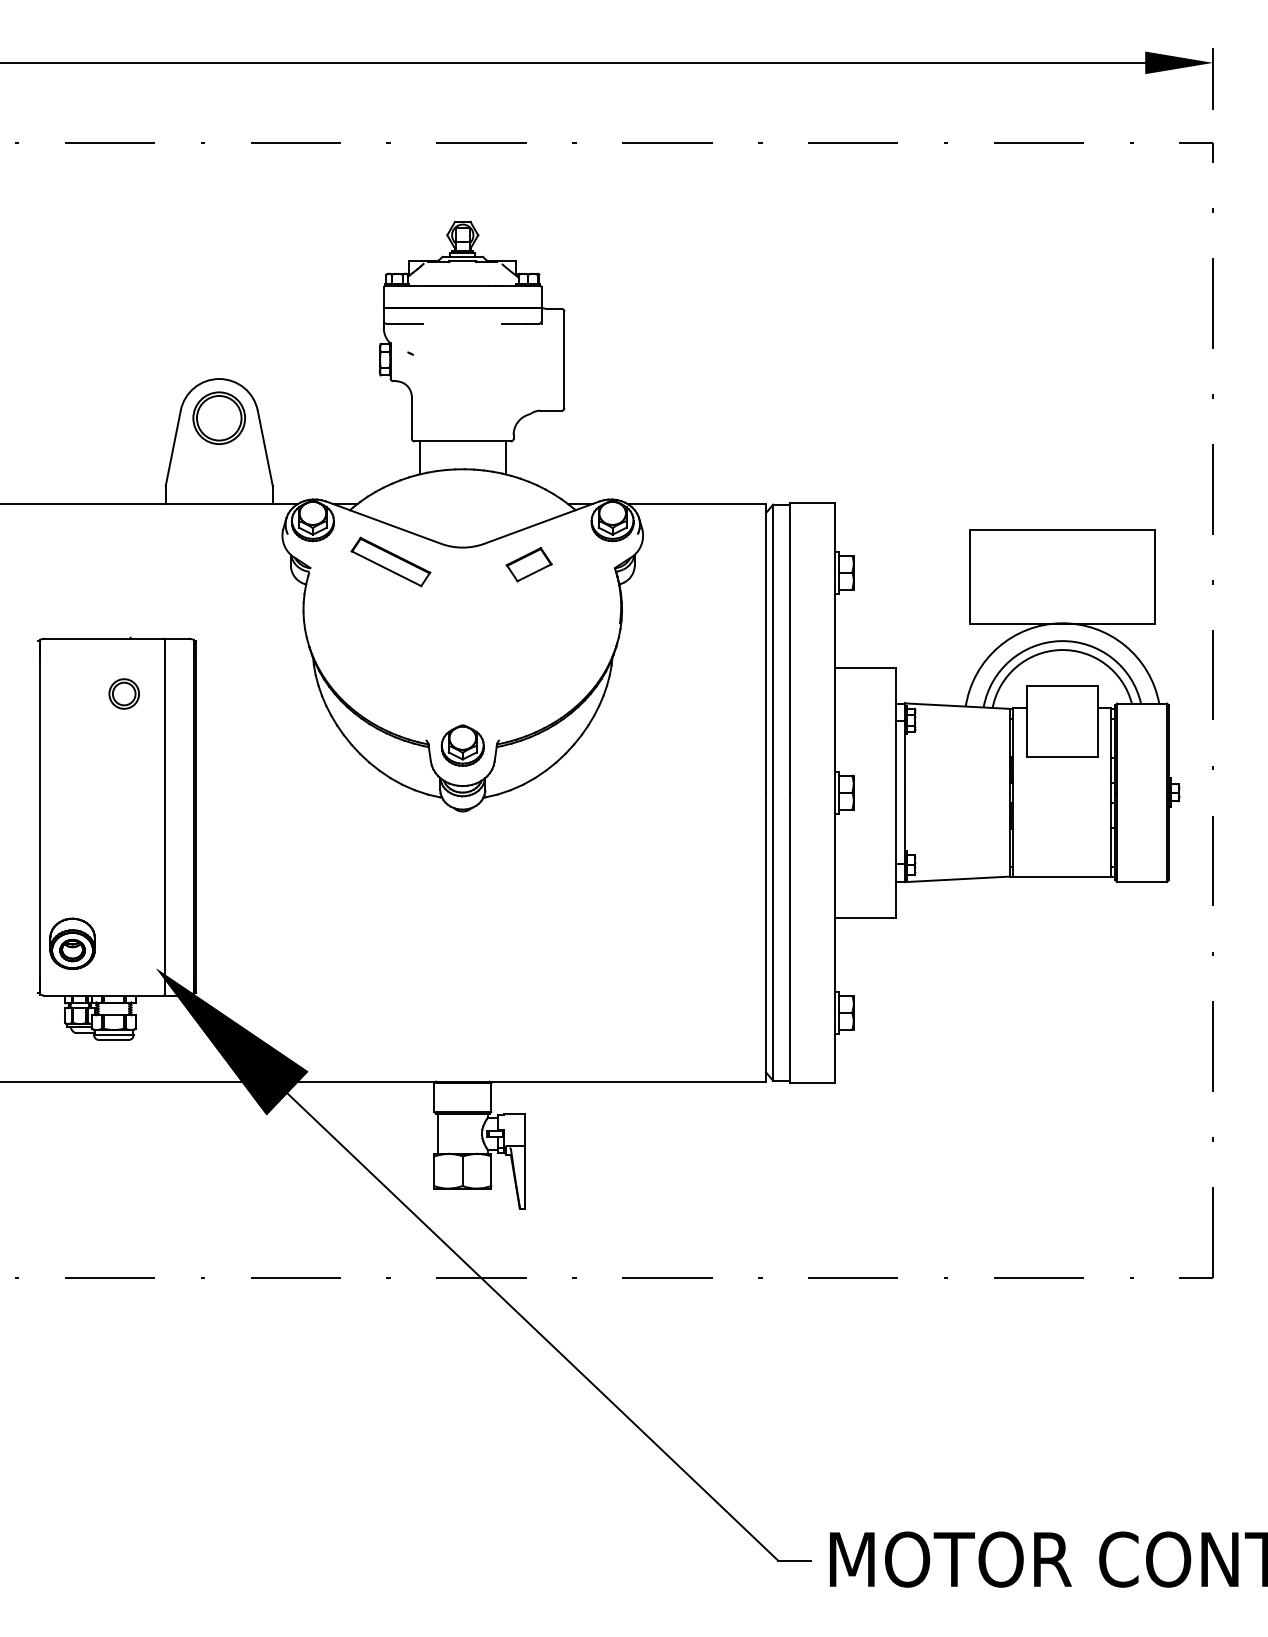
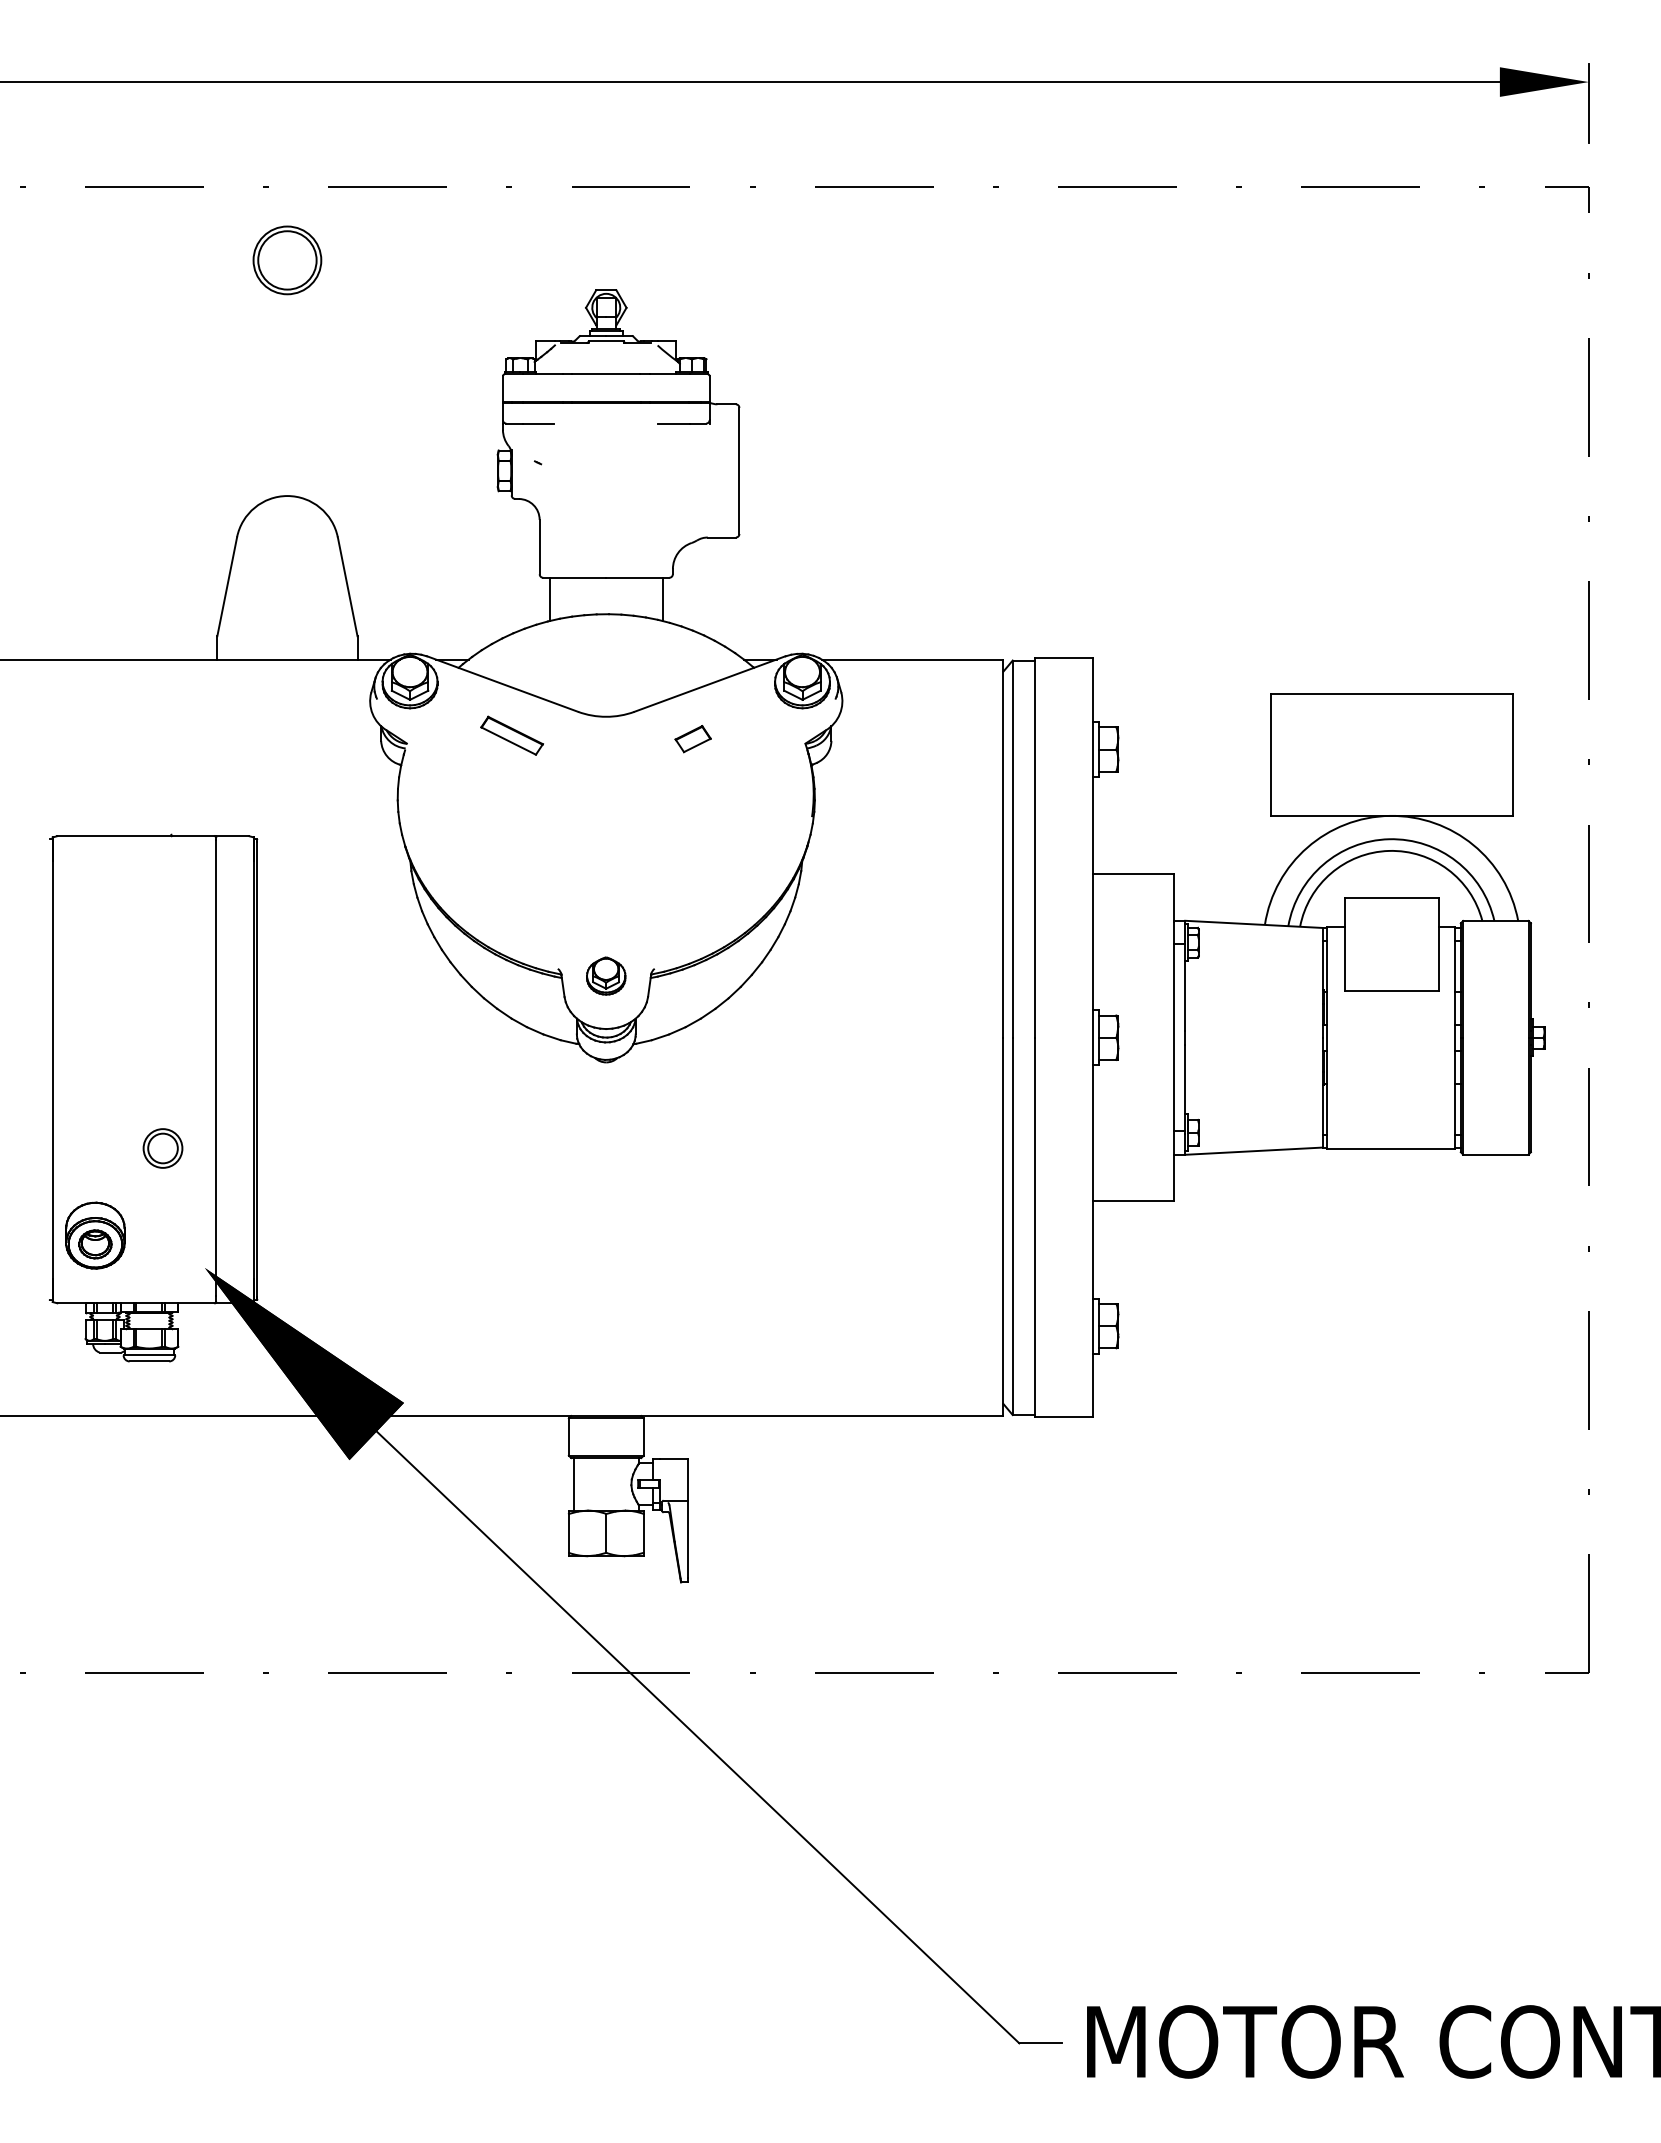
part: (219, 418) -> (287, 260), moved
part: (390, 561) -> (511, 735), size x0.6
part: (528, 564) -> (692, 738), size x0.6
part: (123, 694) -> (162, 1148), moved
part: (462, 745) -> (605, 975), size x0.7

